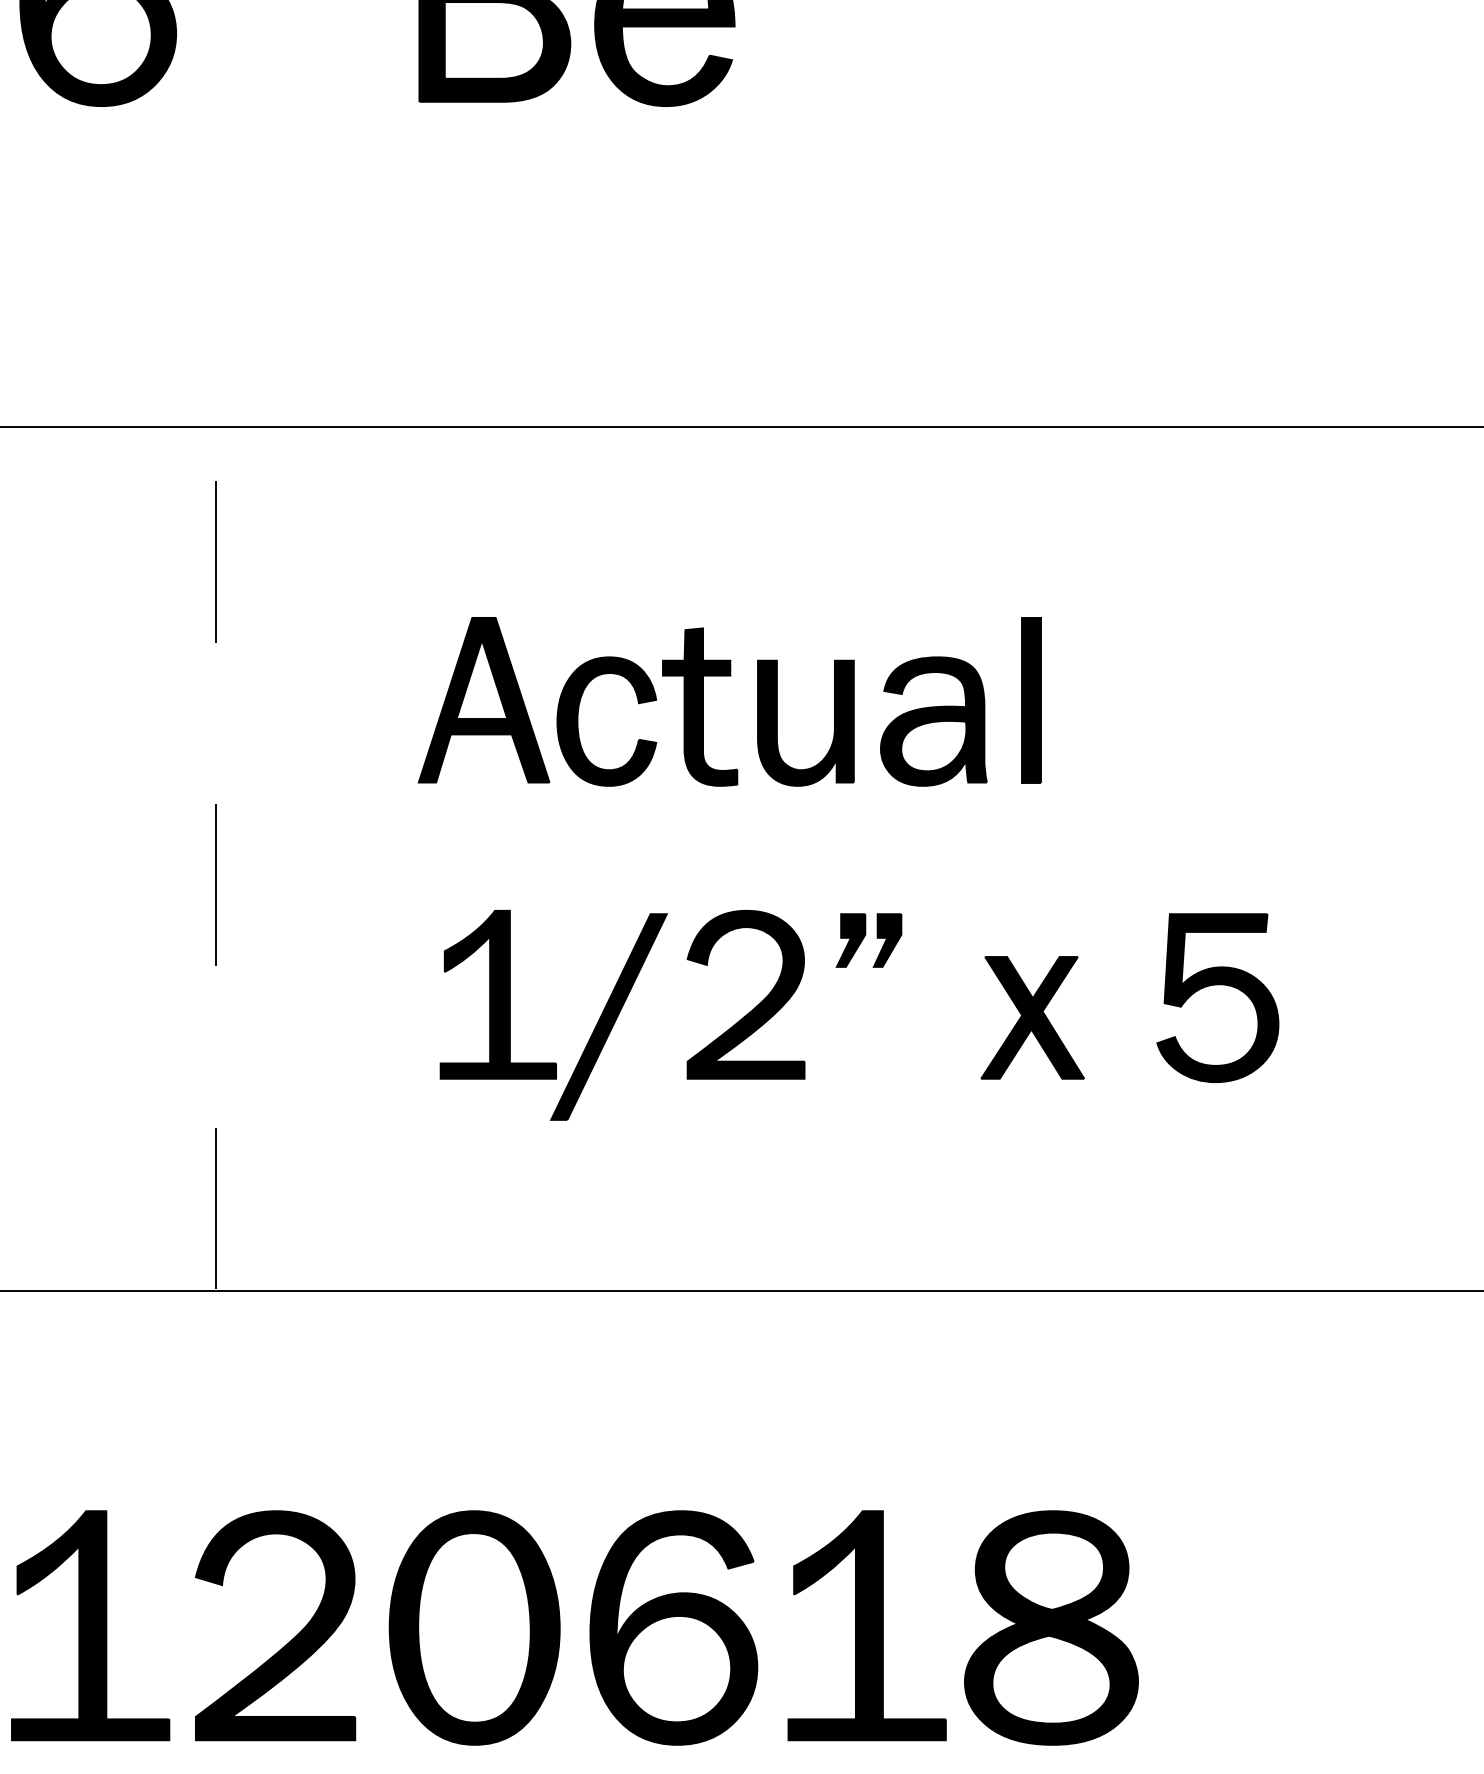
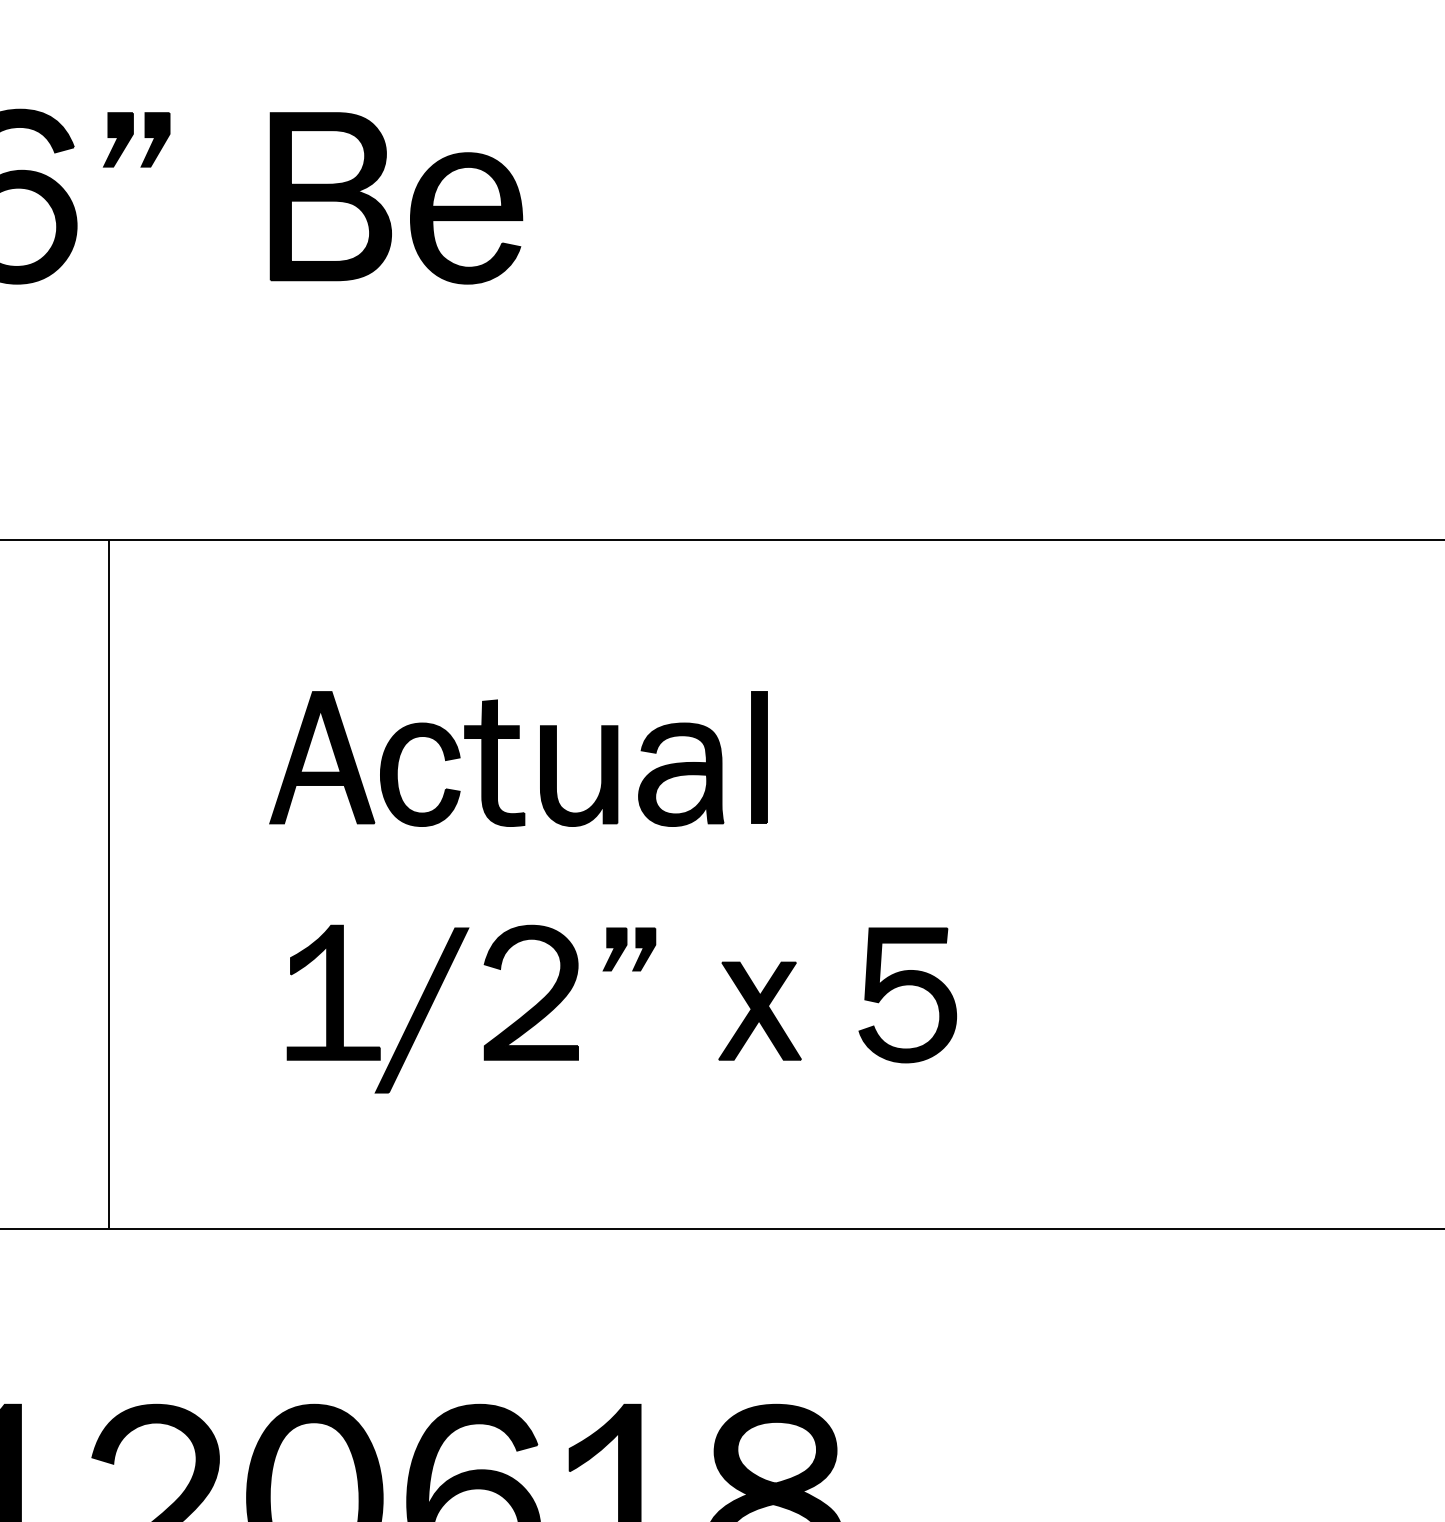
line: (216, 857) -> (108, 883), dashed -> solid

